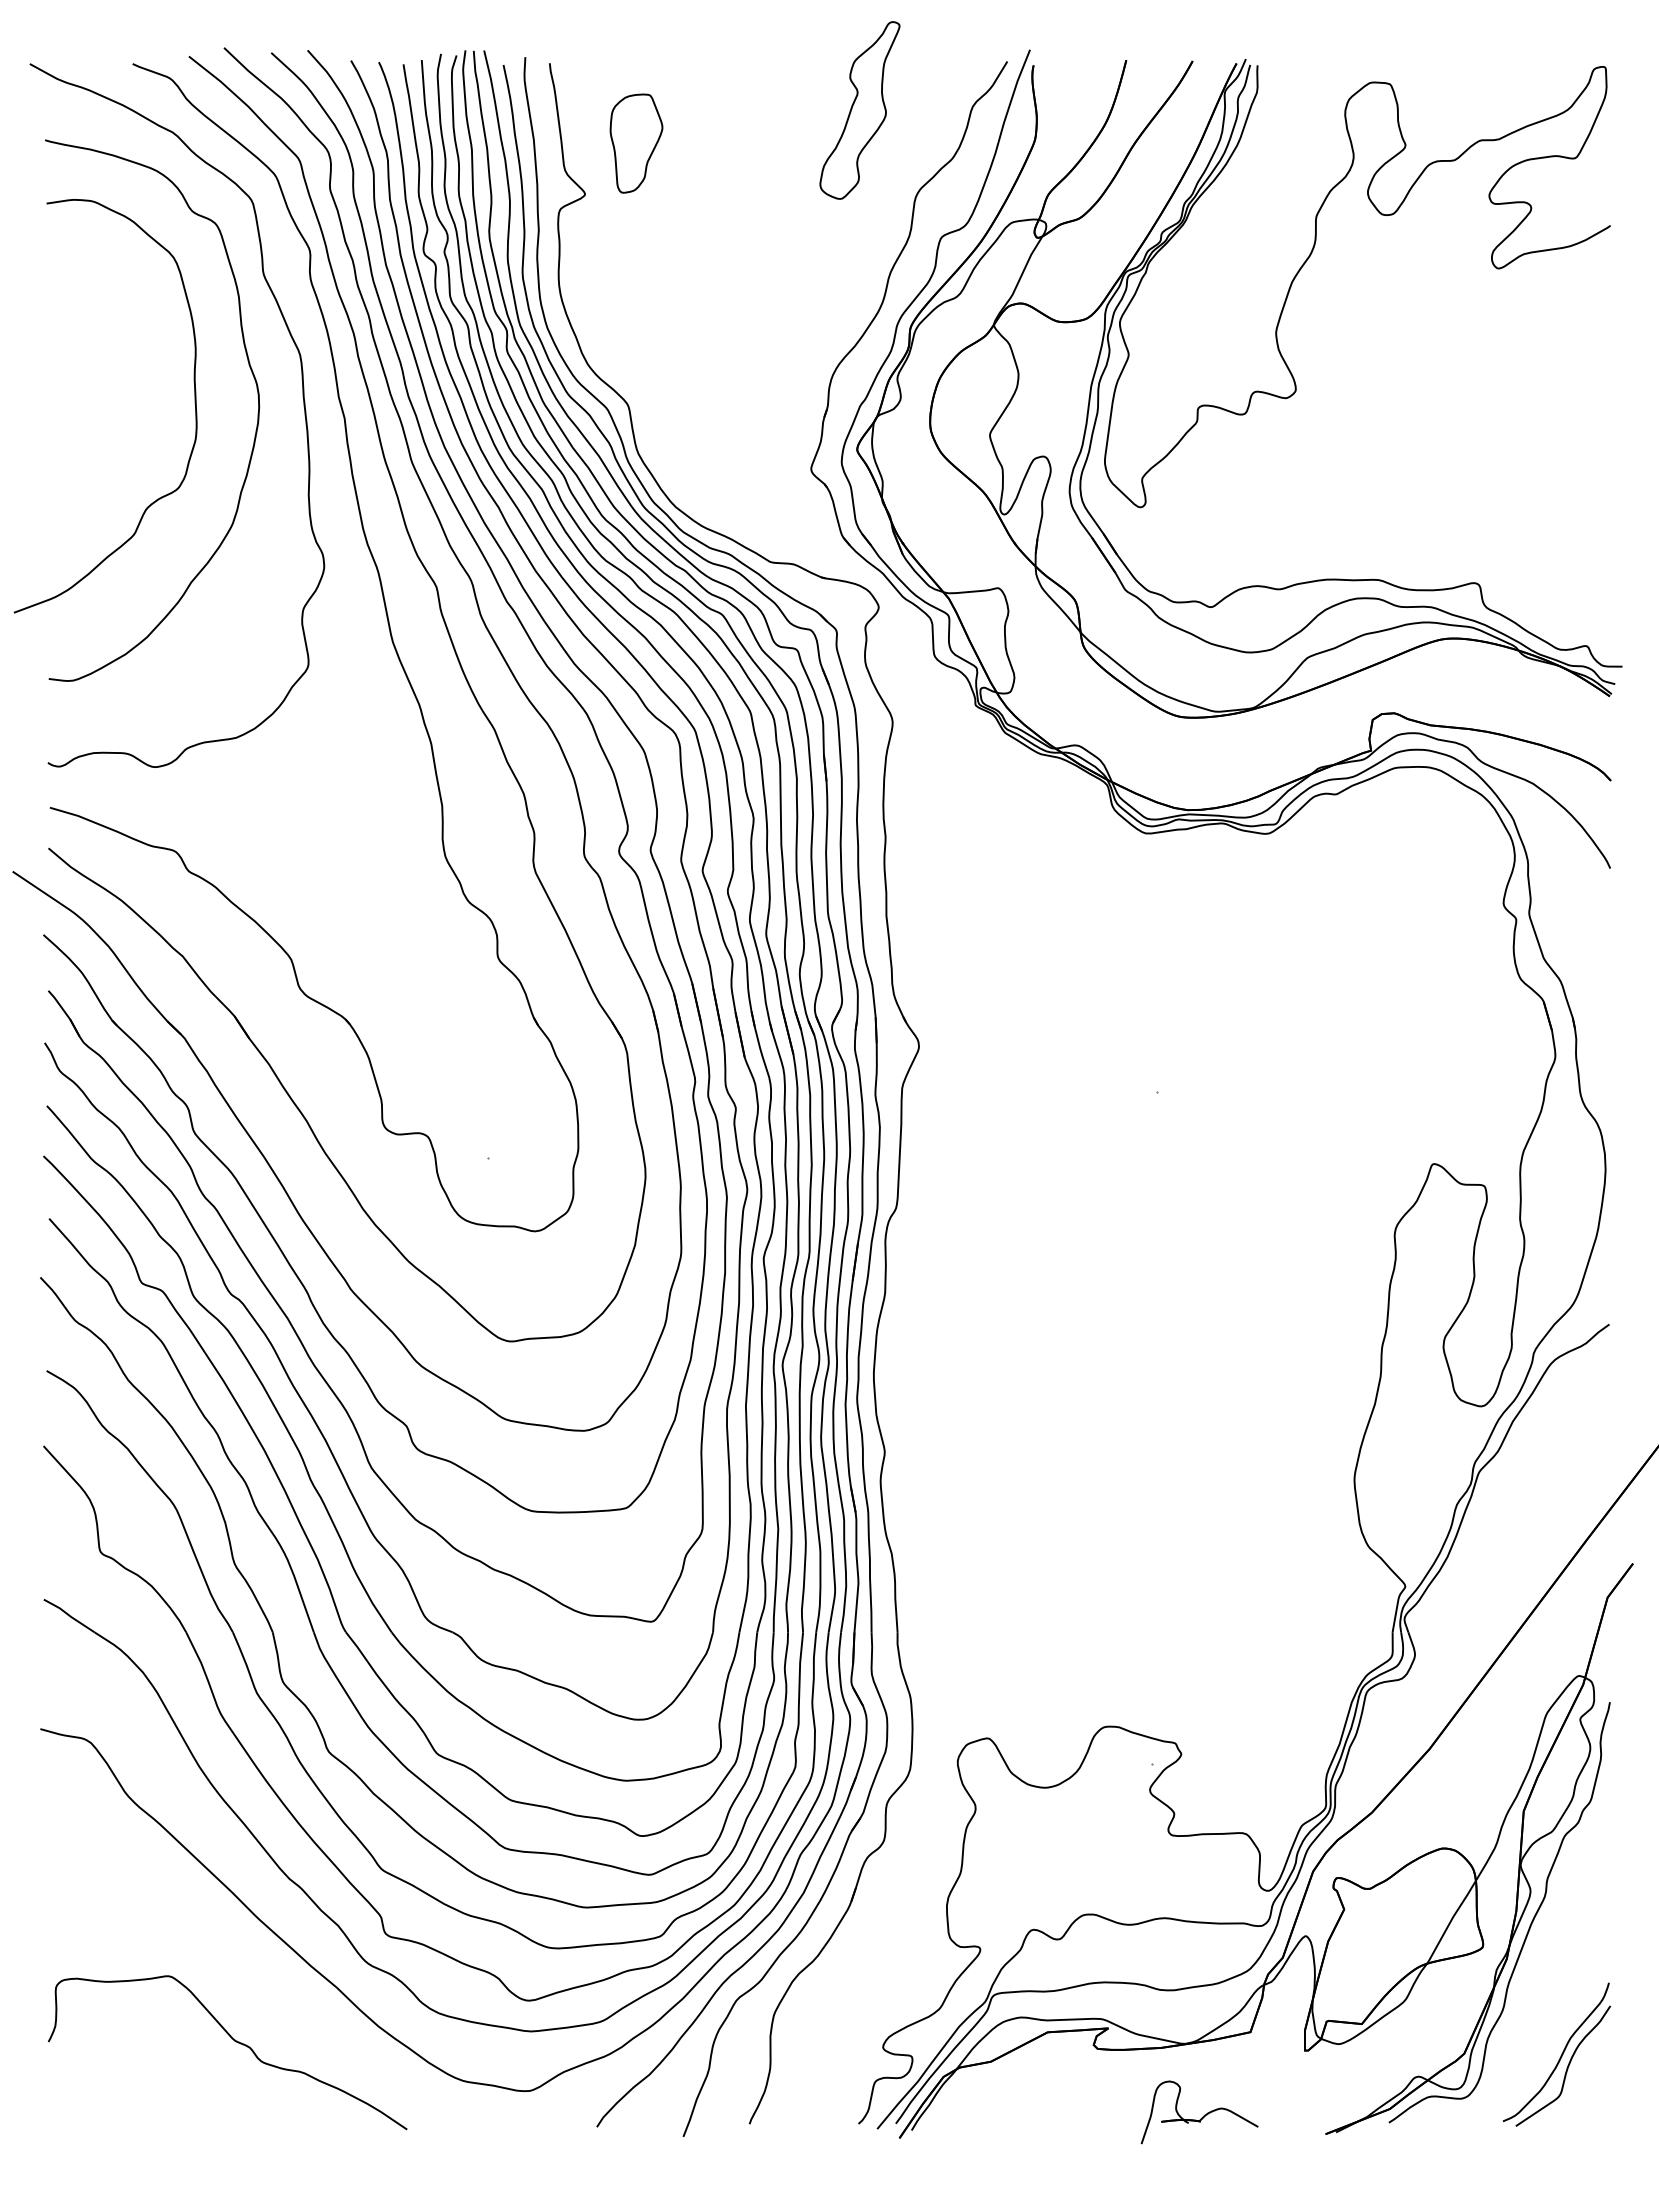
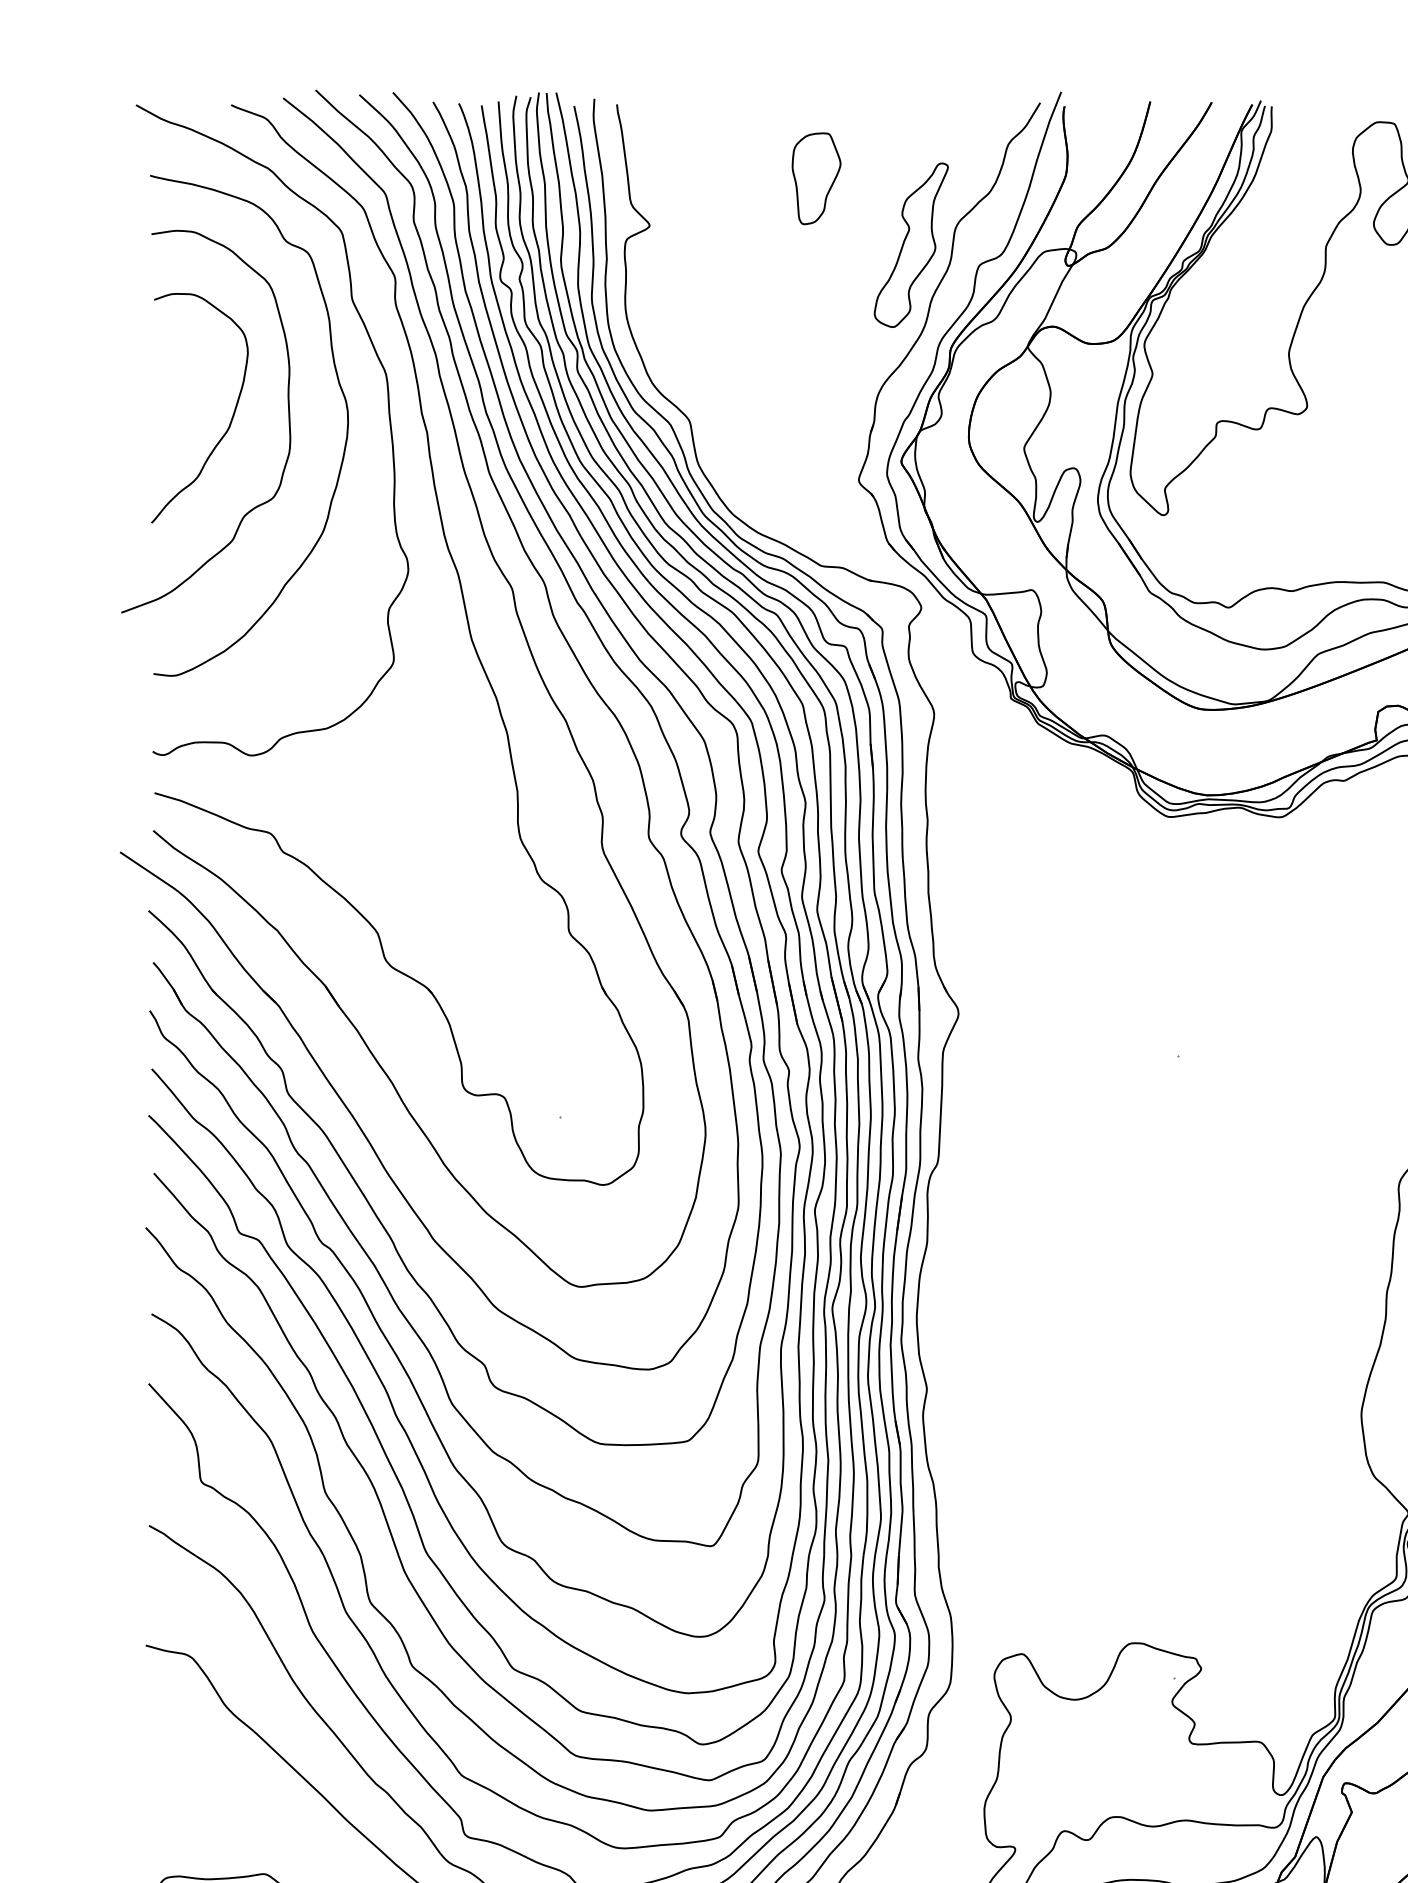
part: (859, 110) -> (910, 245), moved
part: (636, 143) -> (816, 178), moved
curve: (132, 403) -> (230, 419), added

